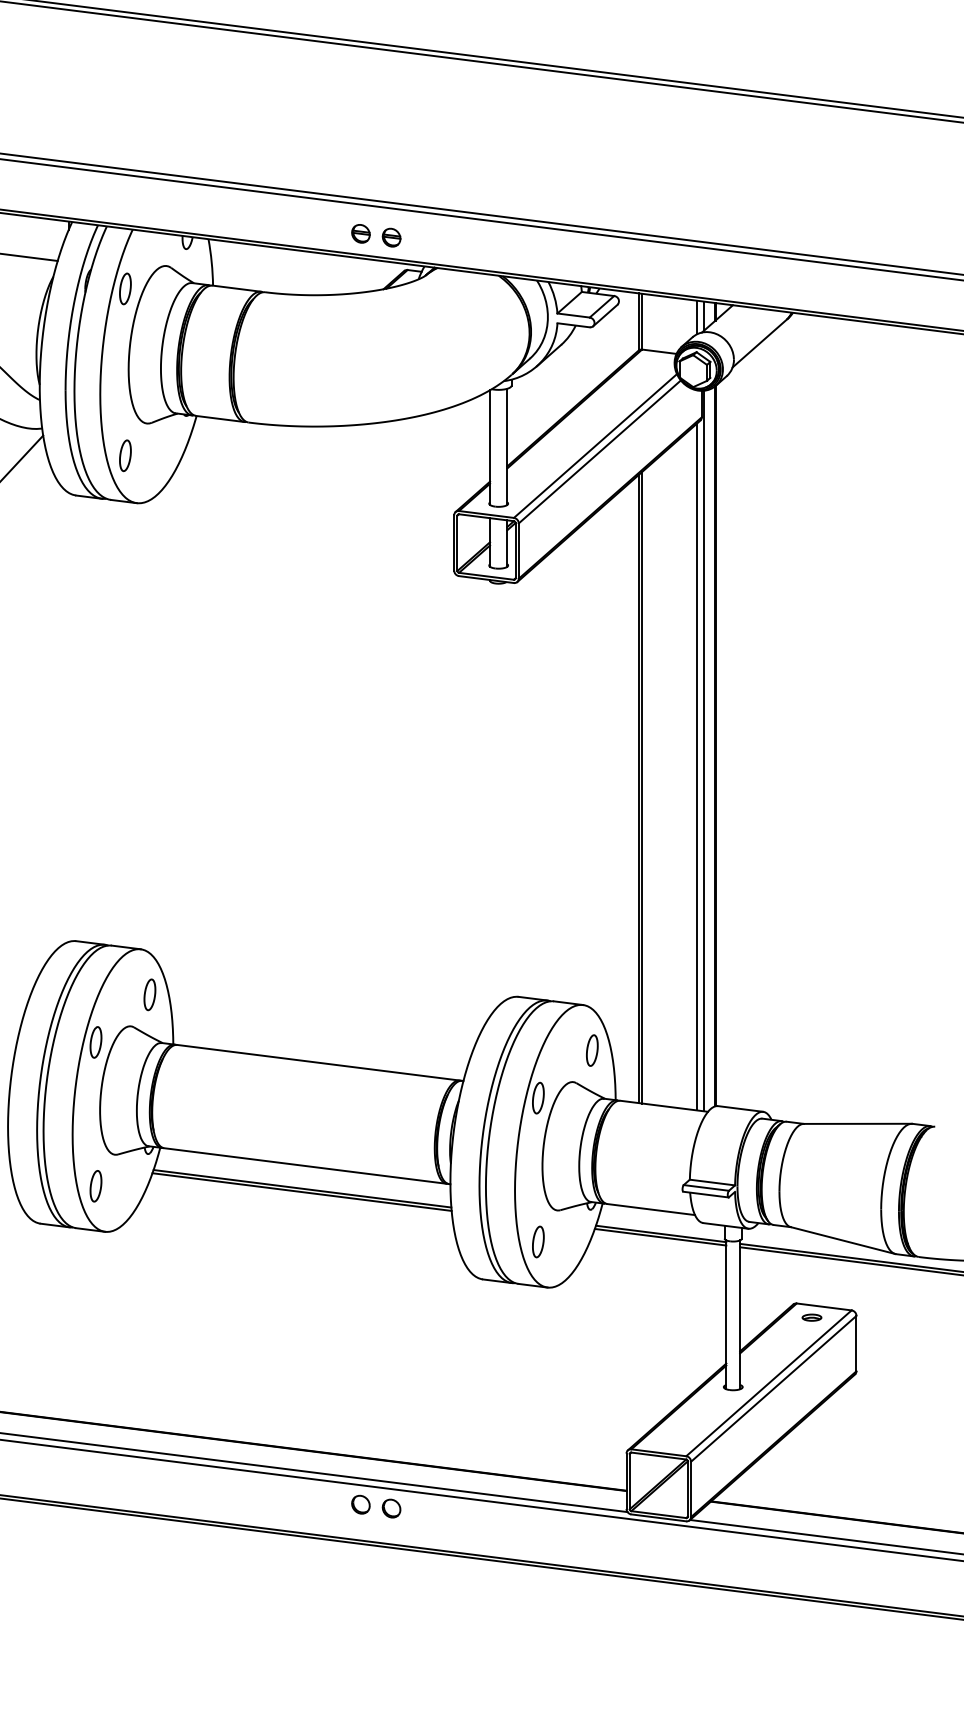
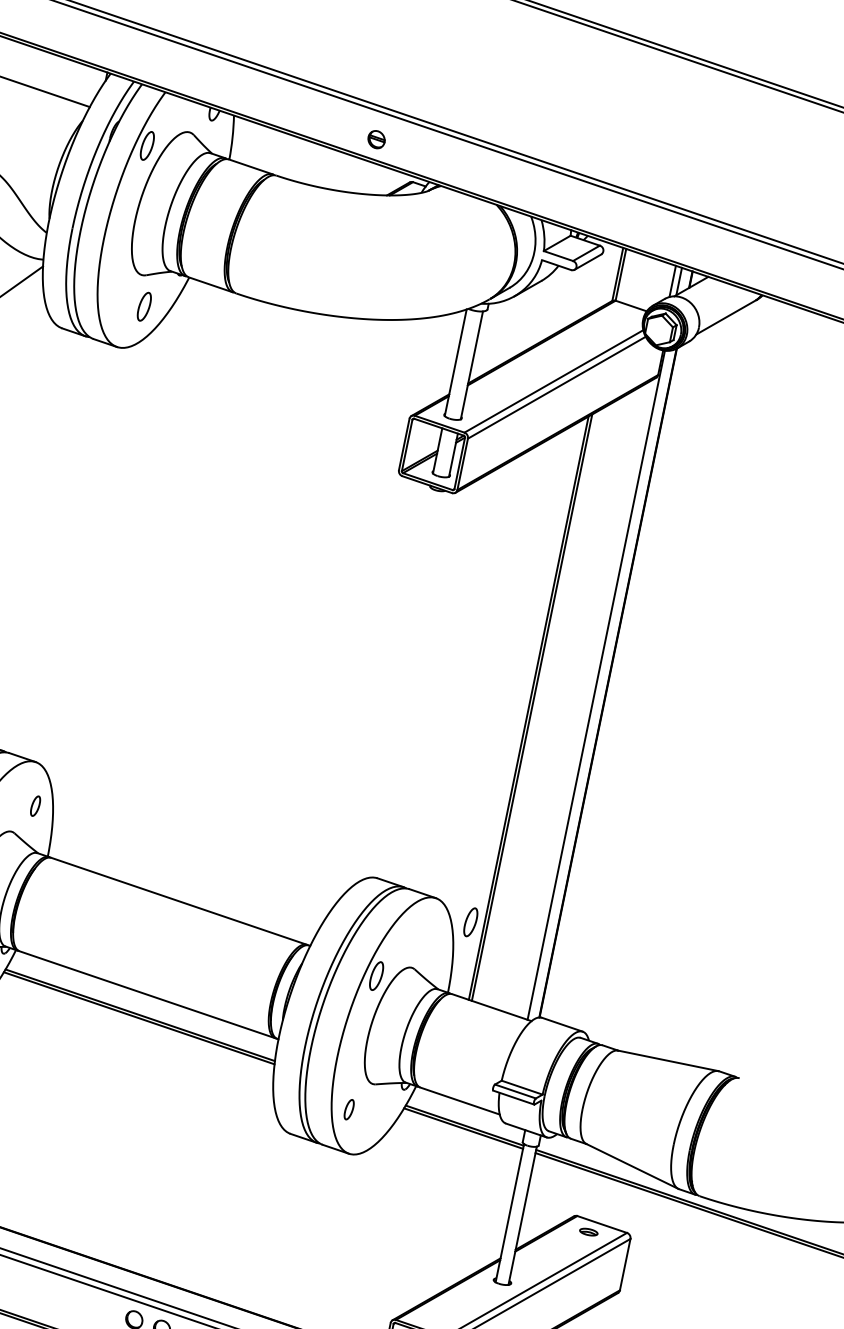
part: (391, 237) -> (404, 148), removed
part: (125, 455) -> (144, 306), moved
line: (697, 766) -> (587, 698), removed
part: (149, 994) -> (35, 805), size x0.7
part: (592, 1050) -> (470, 922), moved
part: (538, 1241) -> (349, 1109), size x0.7

